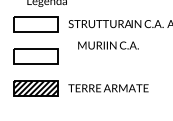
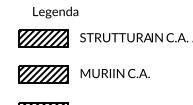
hatch: (36, 24) -> (43, 38), added
text: (108, 45) -> (115, 73), moved
hatch: (36, 55) -> (43, 73), added

